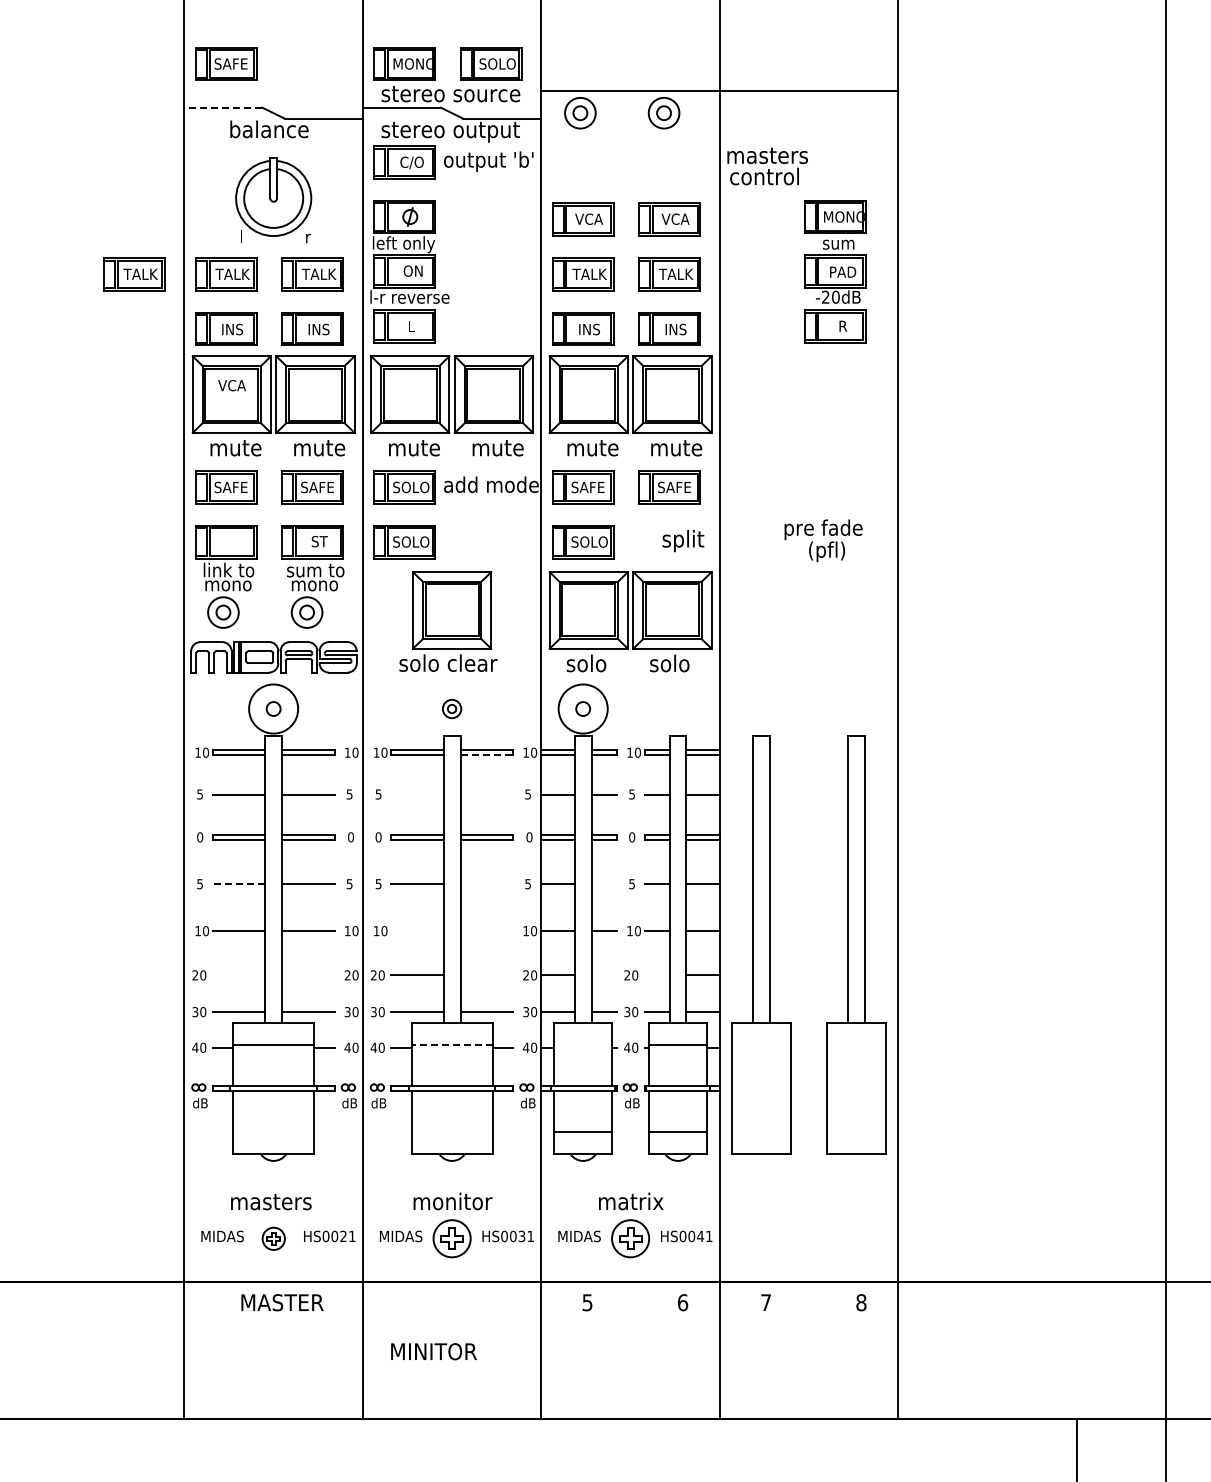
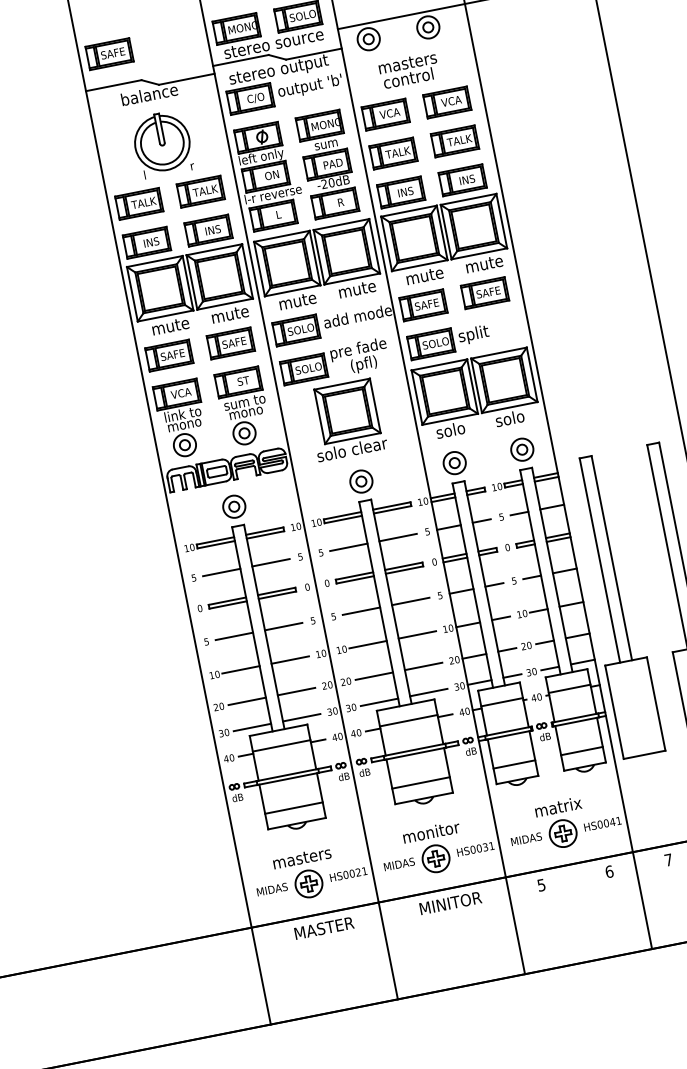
line: (222, 107) -> (113, 85), dashed -> solid
text: (767, 166) -> (409, 70), moved
part: (835, 271) -> (327, 164), moved
part: (134, 274) -> (73, 216), removed
text: (231, 385) -> (180, 393), moved
text: (823, 540) -> (359, 357), moved
text: (683, 541) -> (474, 335), moved
circle: (273, 708) -> (234, 506), size x0.62
part: (451, 708) -> (360, 481), size x1.67
circle: (582, 708) -> (454, 462), size x0.62
part: (677, 708) -> (521, 449), added
line: (487, 755) -> (393, 509), dashed -> solid
line: (417, 794) -> (348, 547), added
line: (486, 794) -> (397, 537), added
line: (238, 884) -> (234, 636), dashed -> solid
line: (486, 884) -> (410, 601), added
line: (603, 884) -> (493, 585), added
line: (417, 931) -> (368, 644), added
line: (486, 931) -> (417, 635), added
line: (238, 975) -> (246, 701), added
line: (308, 975) -> (296, 691), added
line: (486, 975) -> (423, 666), added
line: (603, 975) -> (506, 649), added
line: (656, 975) -> (544, 642), added
line: (451, 1044) -> (408, 720), dashed -> solid
line: (582, 1044) -> (501, 702), added
line: (273, 1132) -> (293, 808), added
line: (451, 1132) -> (420, 783), added
part: (273, 1238) -> (308, 883), size x1.67
text: (433, 1351) -> (450, 903), moved

